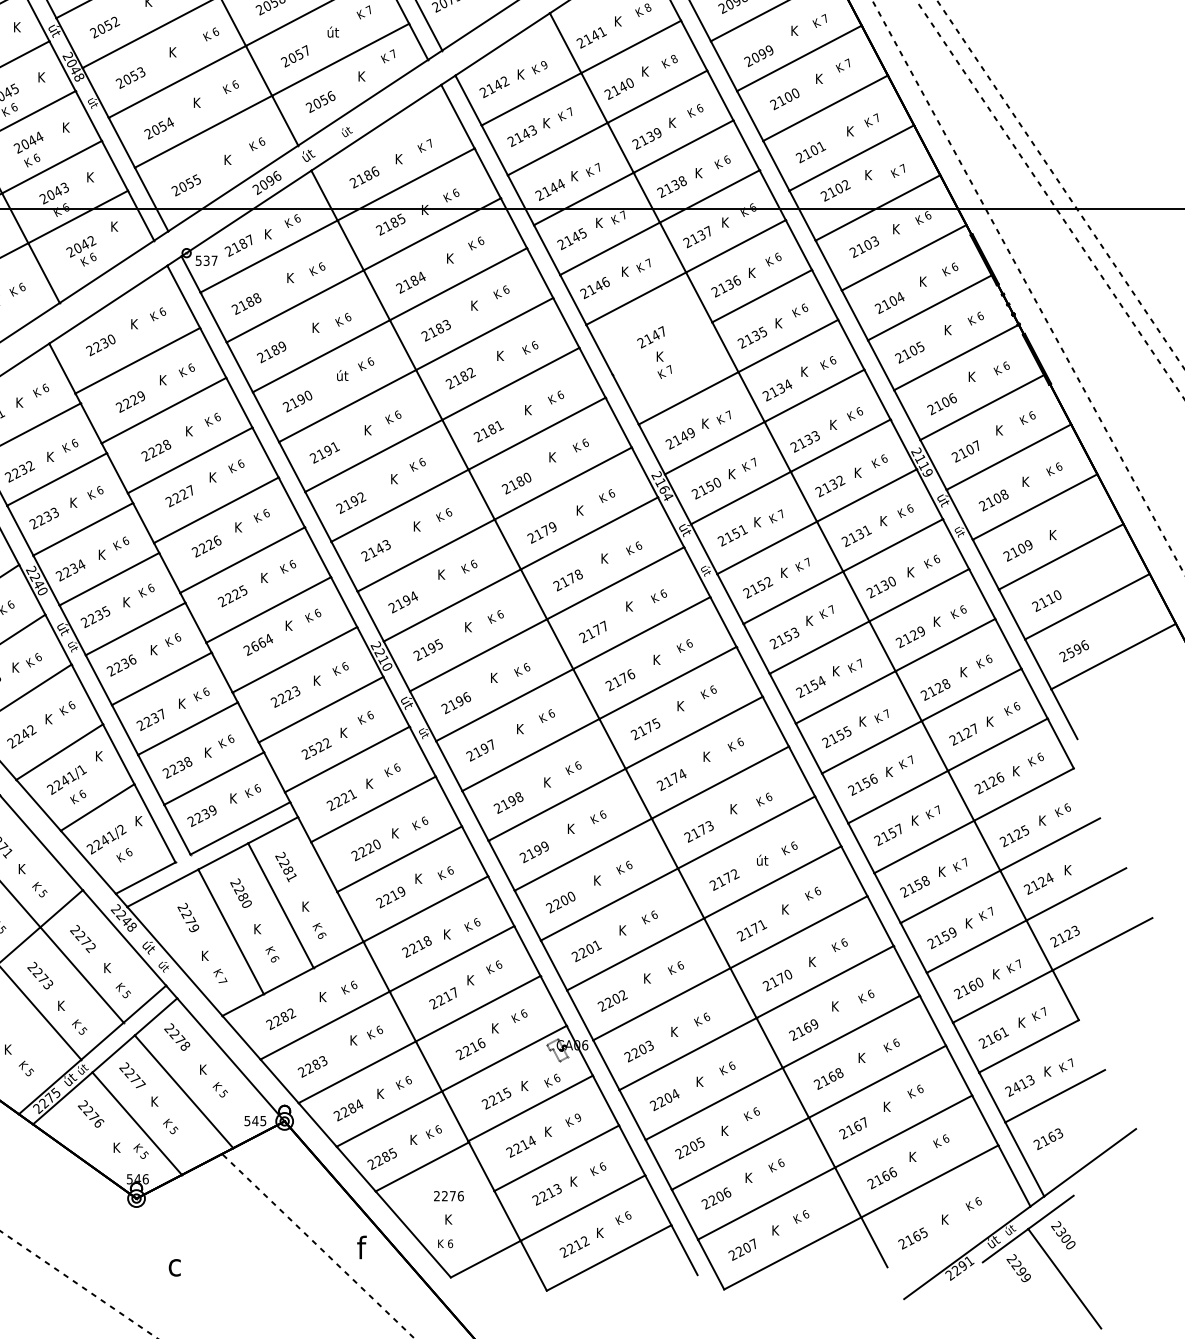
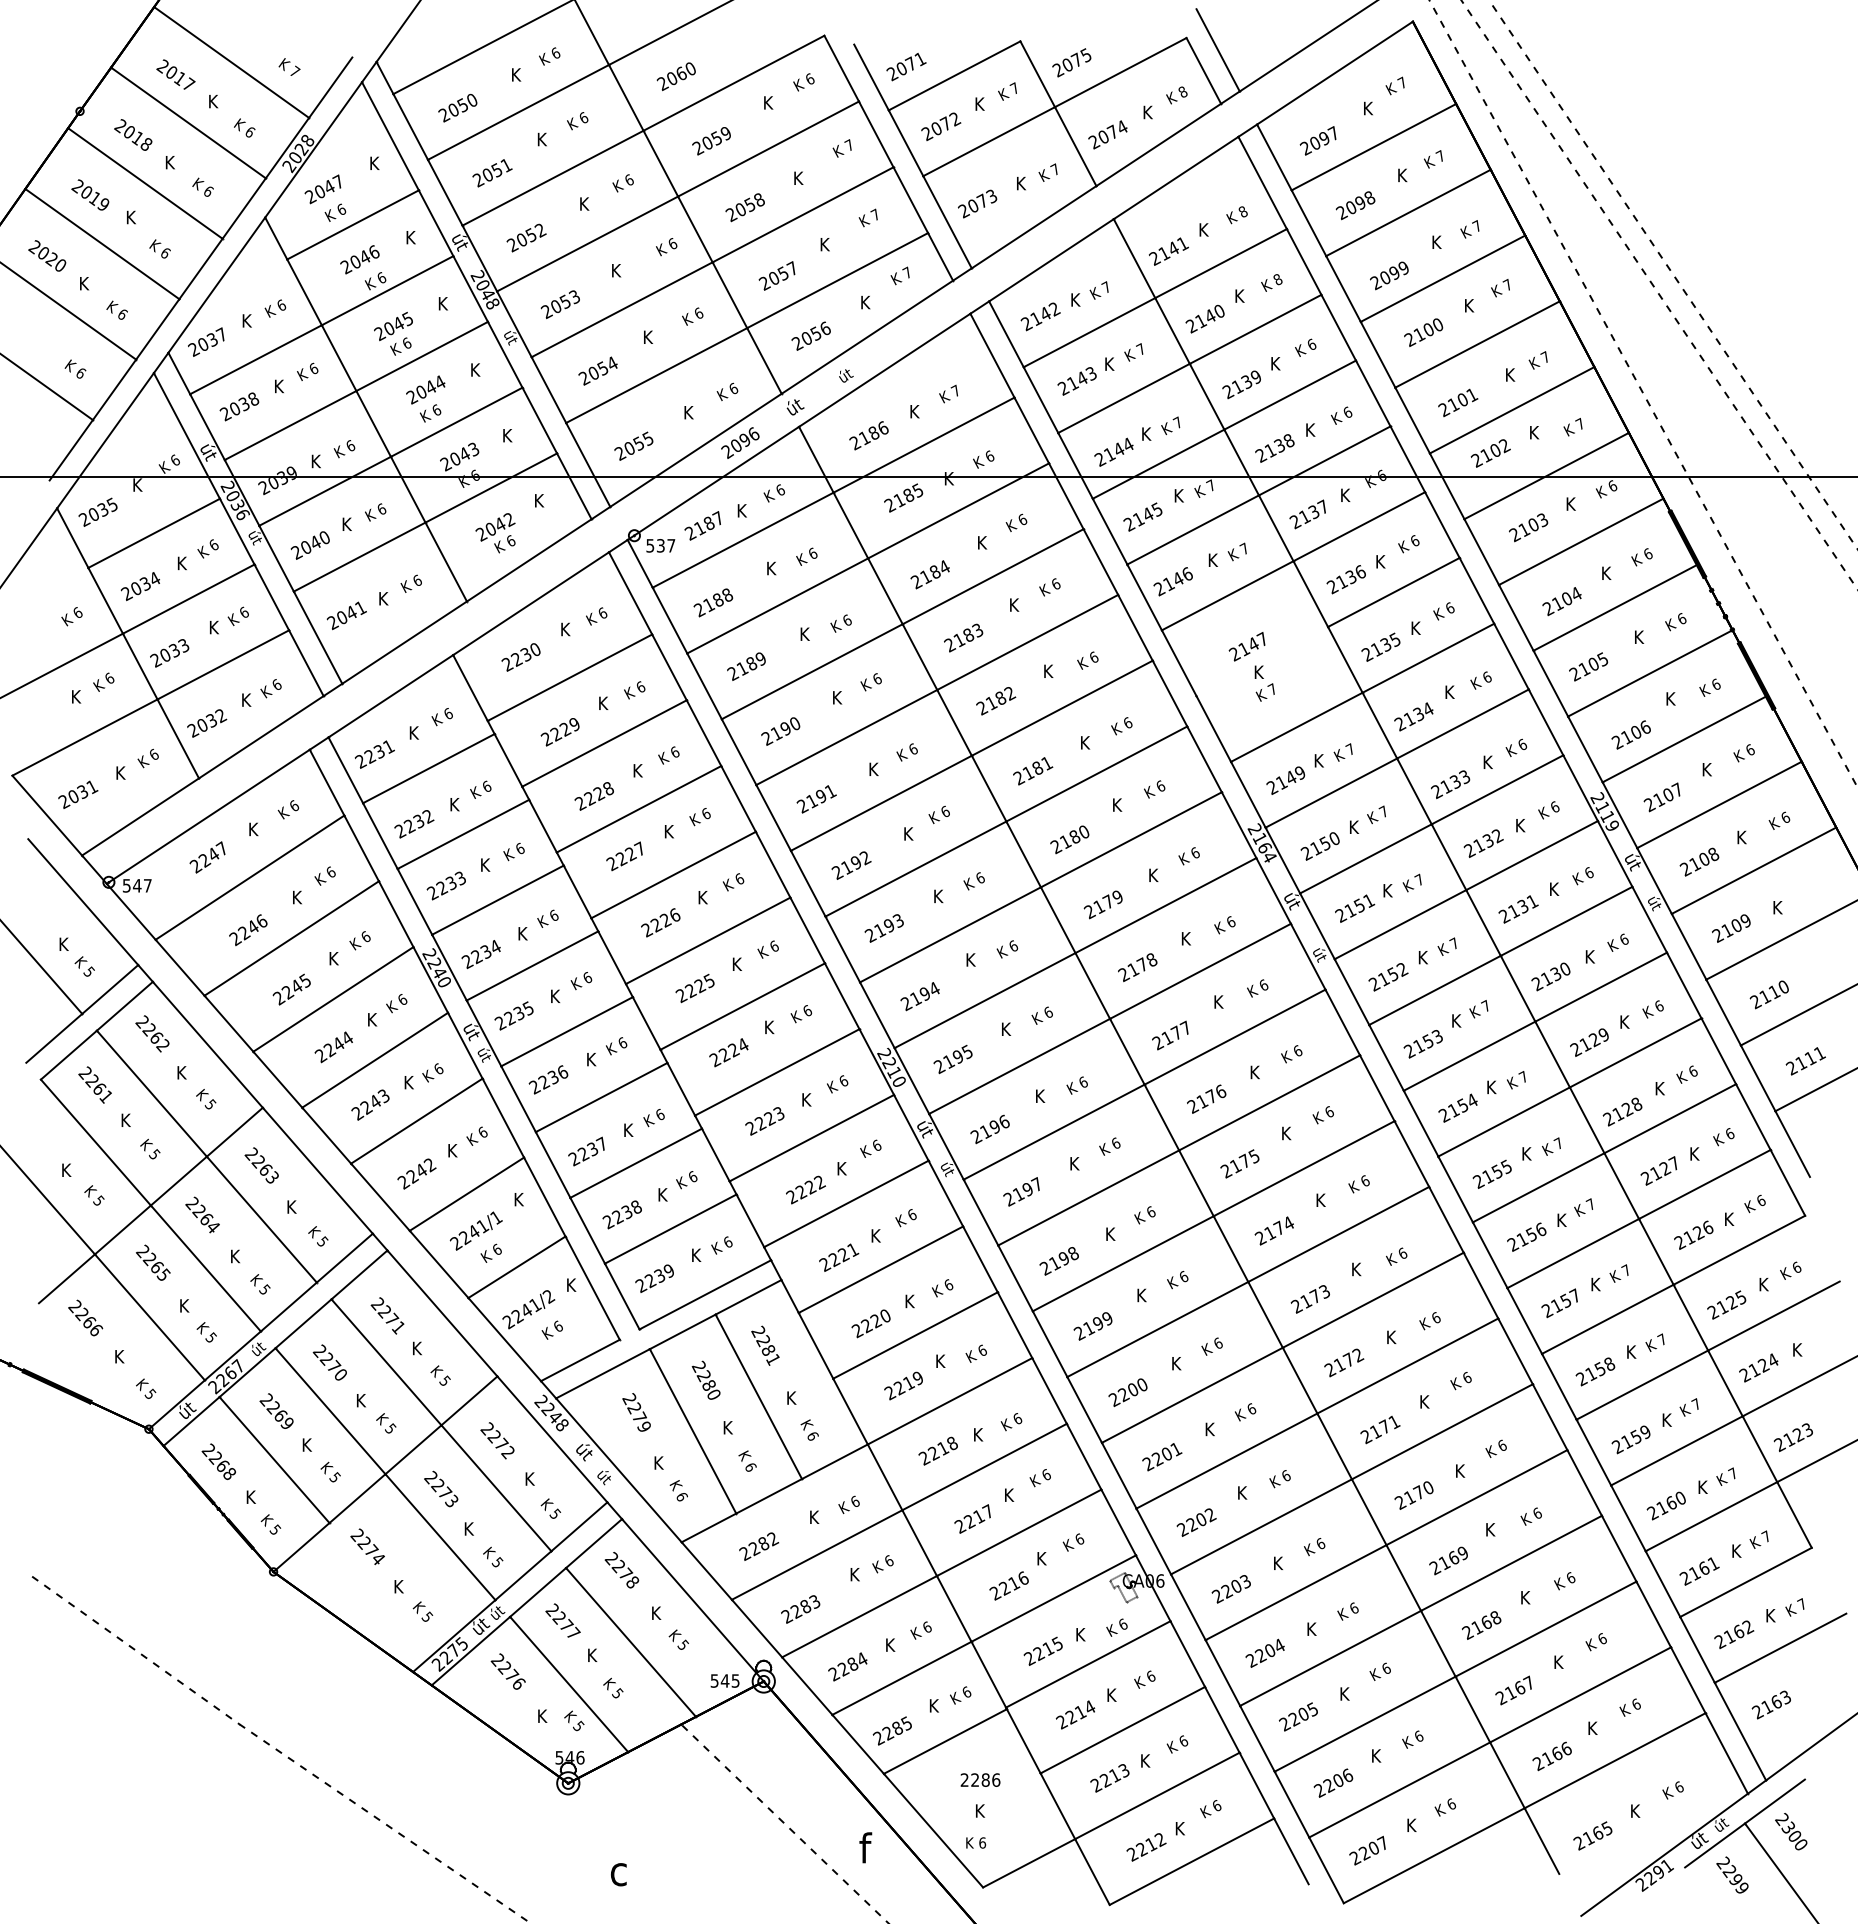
text: (332, 31) -> (827, 243), út -> K
text: (543, 65) -> (1105, 287), 9 -> 7
text: (342, 374) -> (839, 696), út -> K
text: (379, 548) -> (888, 925), 2143 -> 2193
text: (257, 644) -> (728, 1052), 2664 -> 2224
text: (1077, 649) -> (1810, 1058), 2596 -> 2111
text: (313, 750) -> (801, 1191), 2522 -> 2222
text: (762, 859) -> (1394, 1336), út -> K
text: (223, 981) -> (682, 1496), 7 -> 6
text: (1024, 1083) -> (1739, 1631), 2413 -> 2162
text: (577, 1117) -> (1150, 1676), 9 -> 6
text: (452, 1195) -> (985, 1779), 2276 -> 2286

